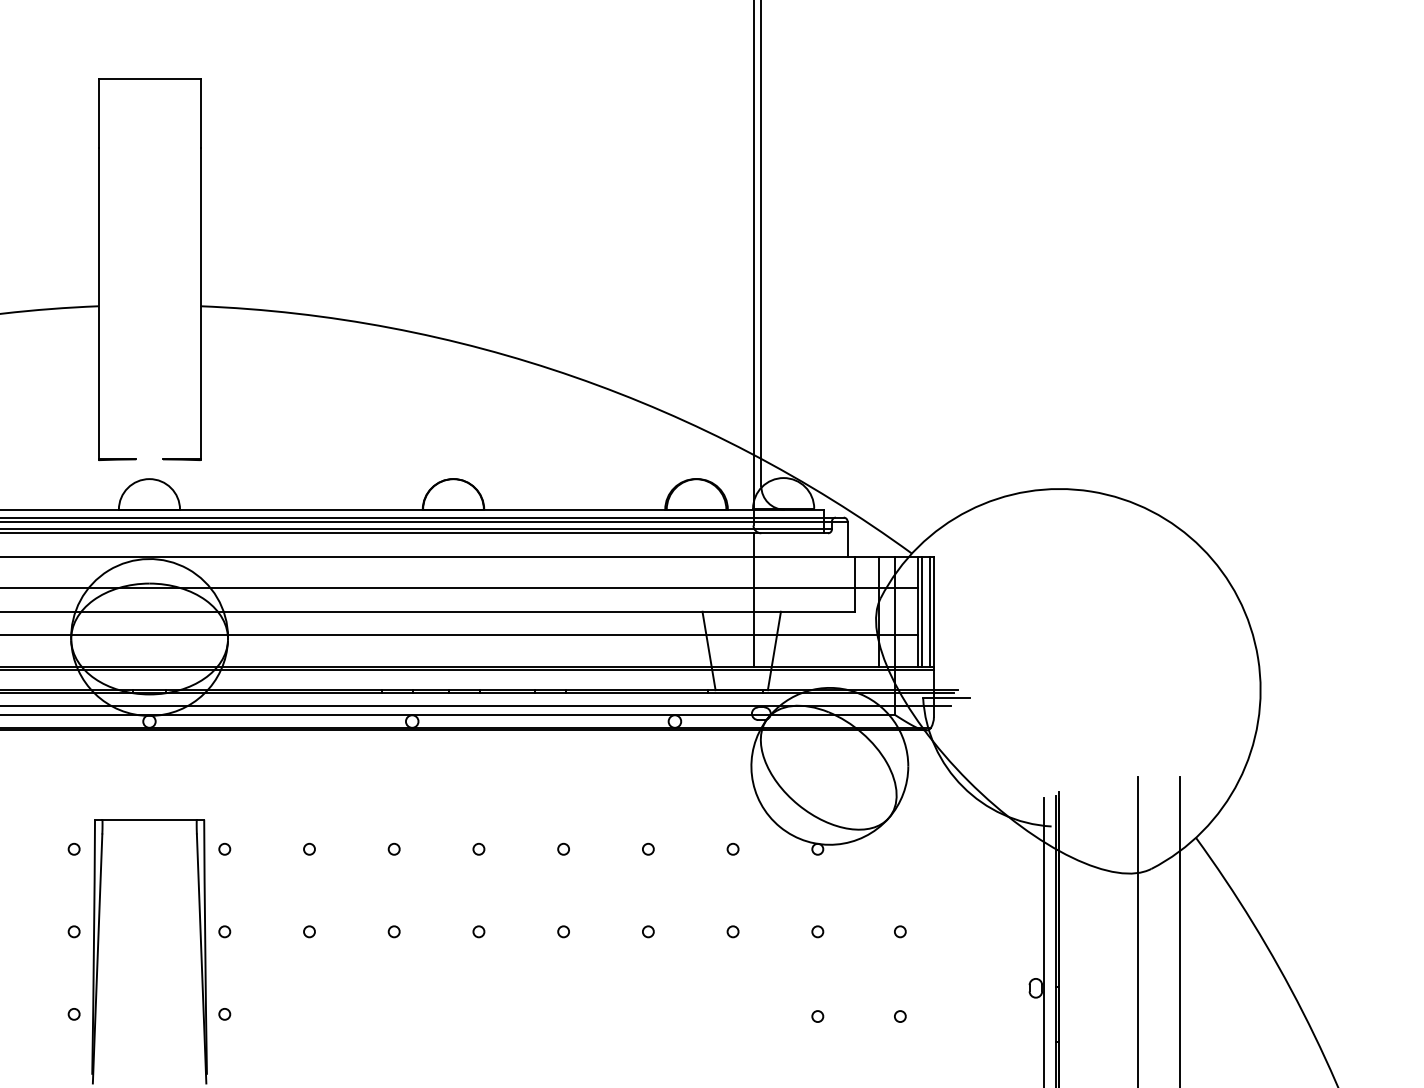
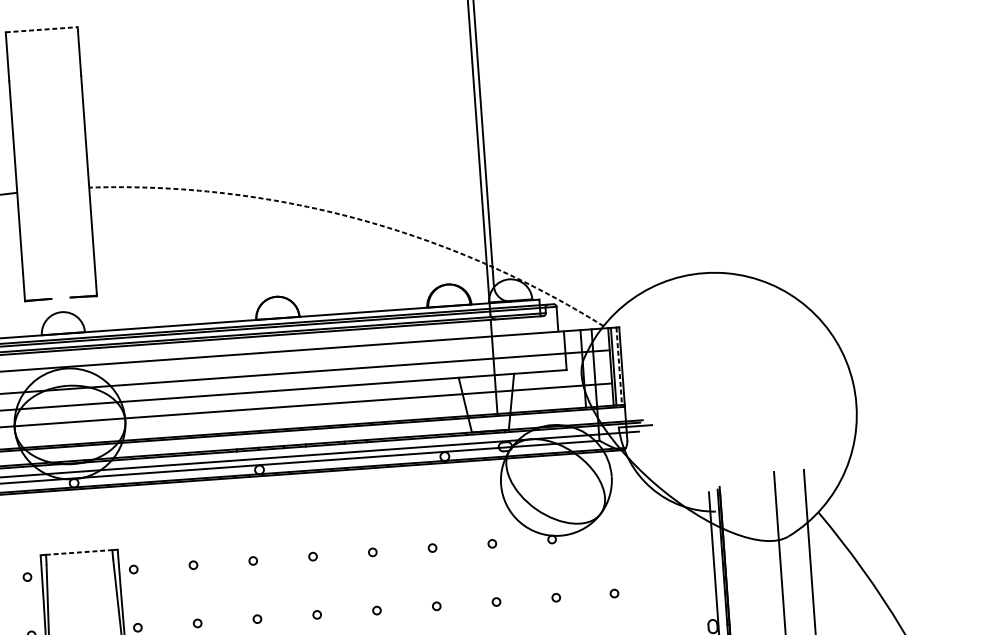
line: (149, 78) -> (41, 29), solid -> dashed
arc: (574, 377) -> (356, 219), solid -> dashed
line: (929, 611) -> (618, 366), solid -> dashed
line: (150, 819) -> (79, 552), solid -> dashed

